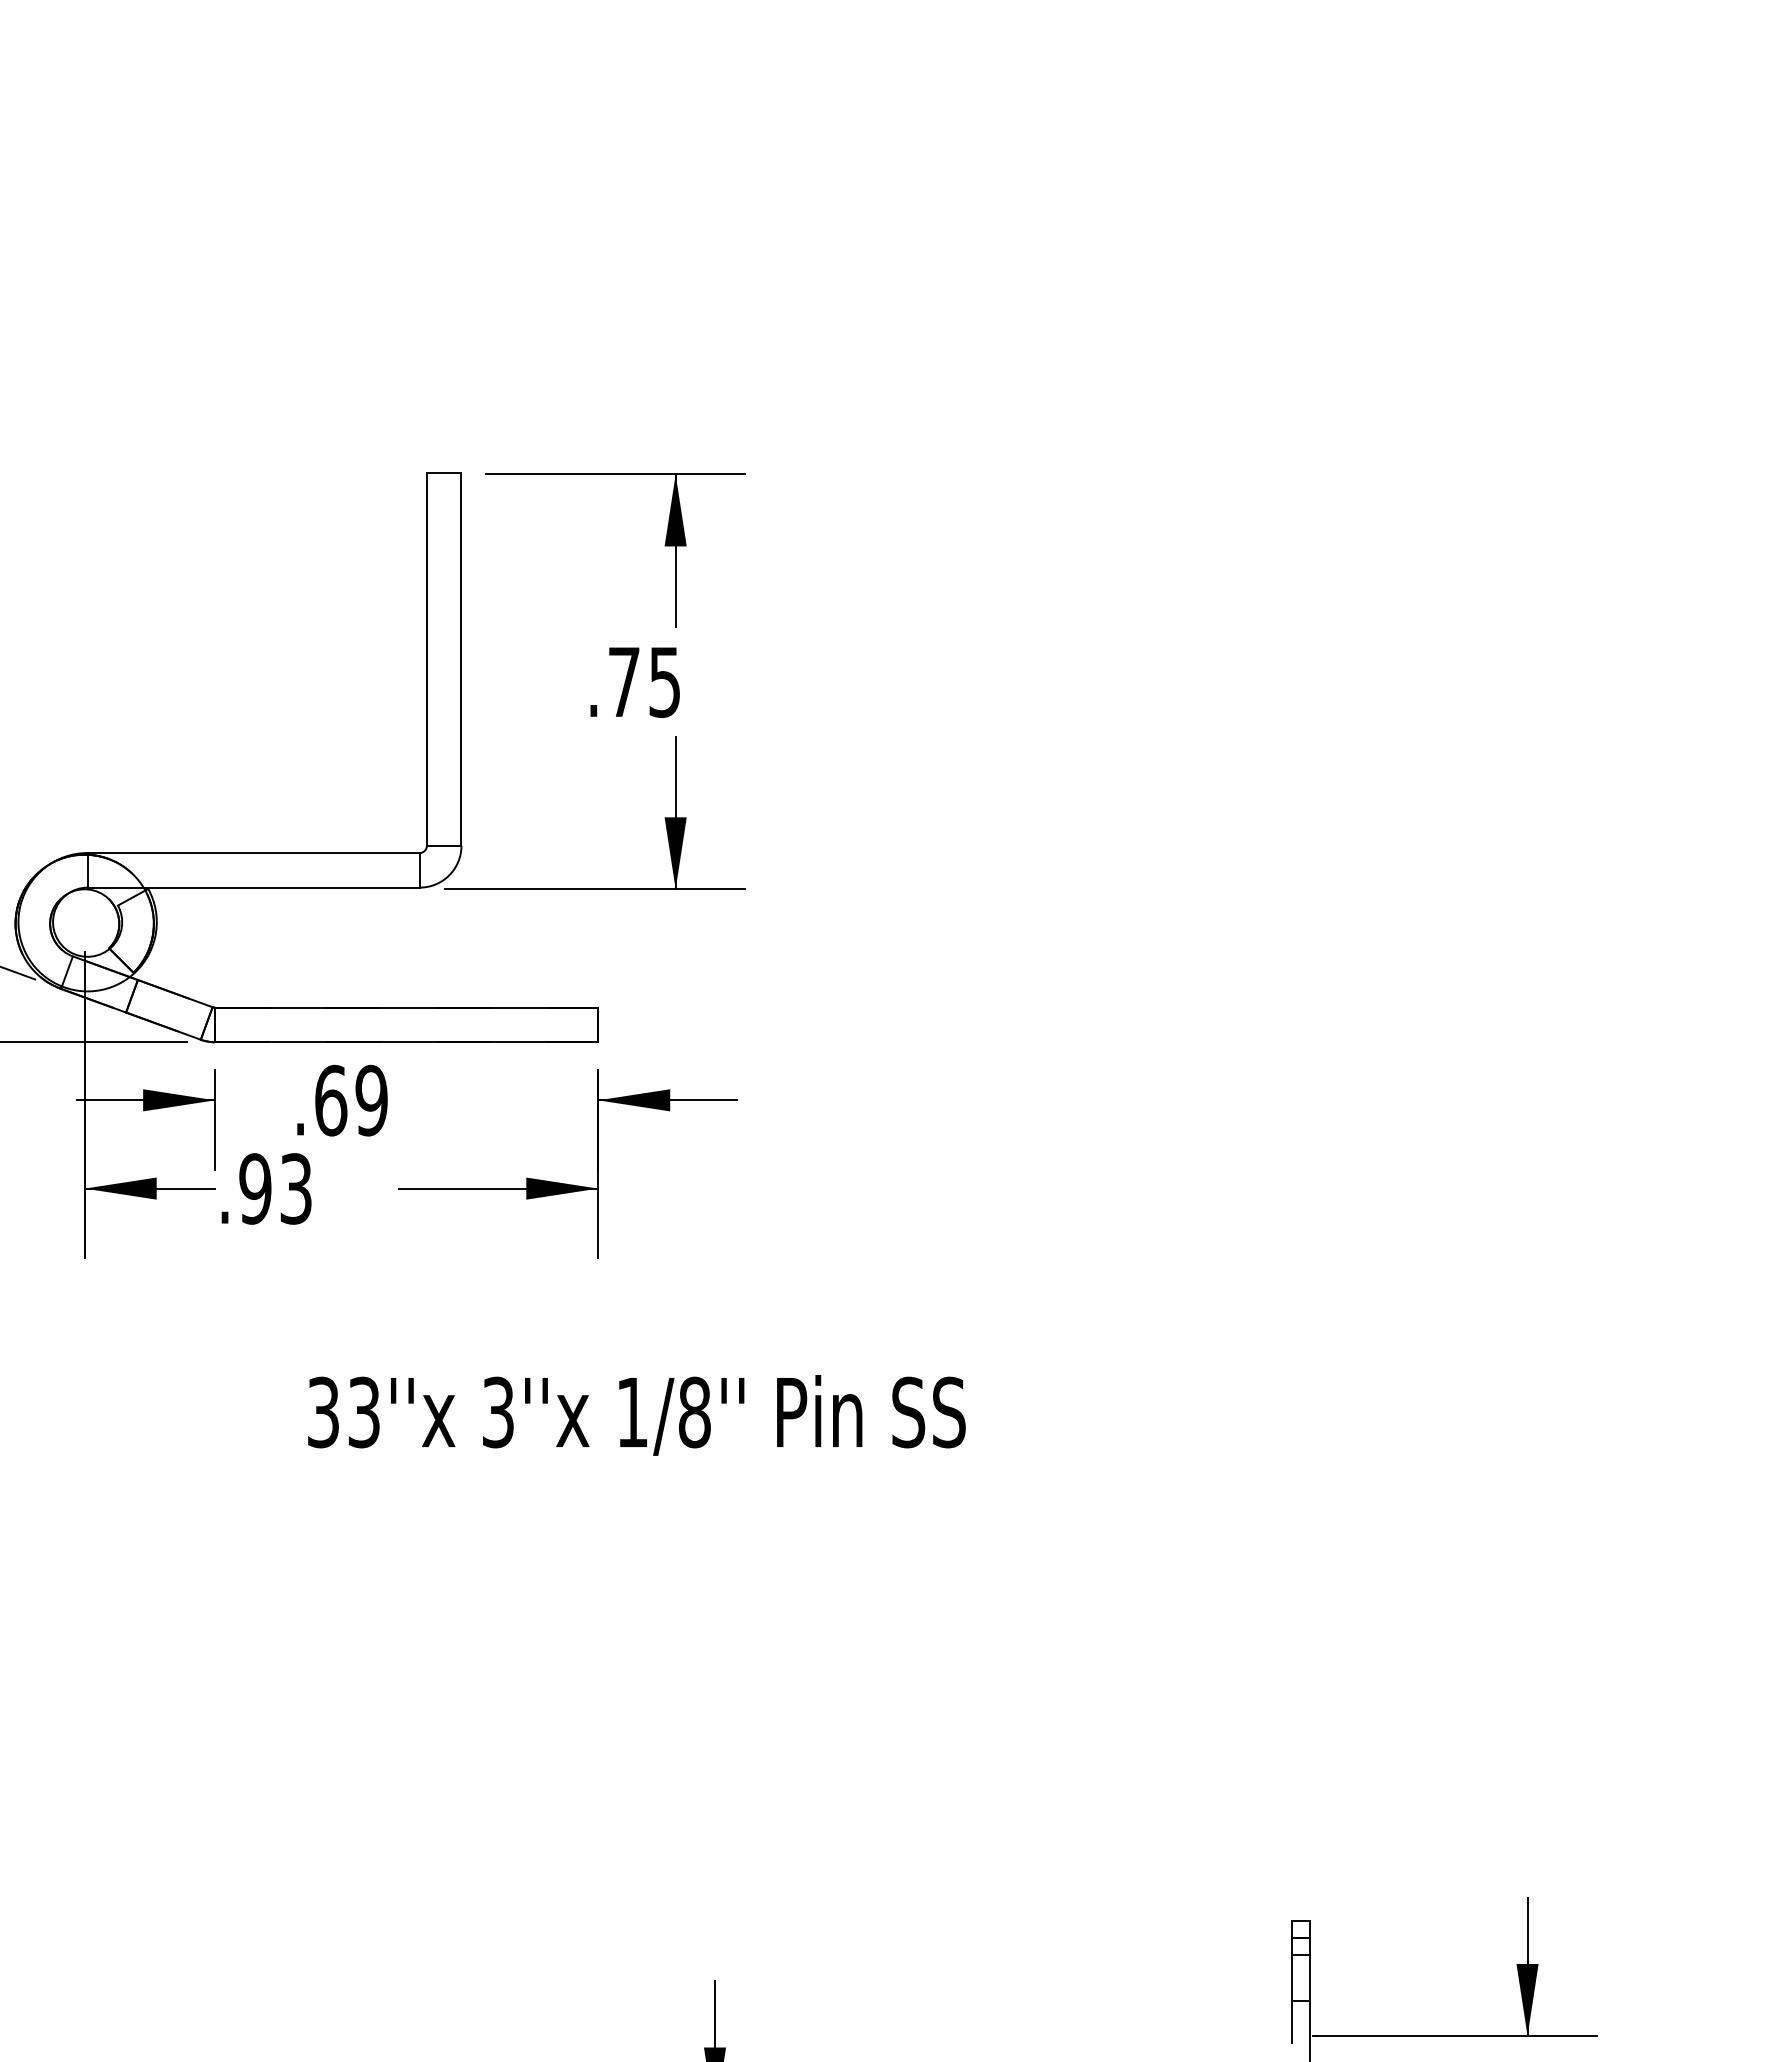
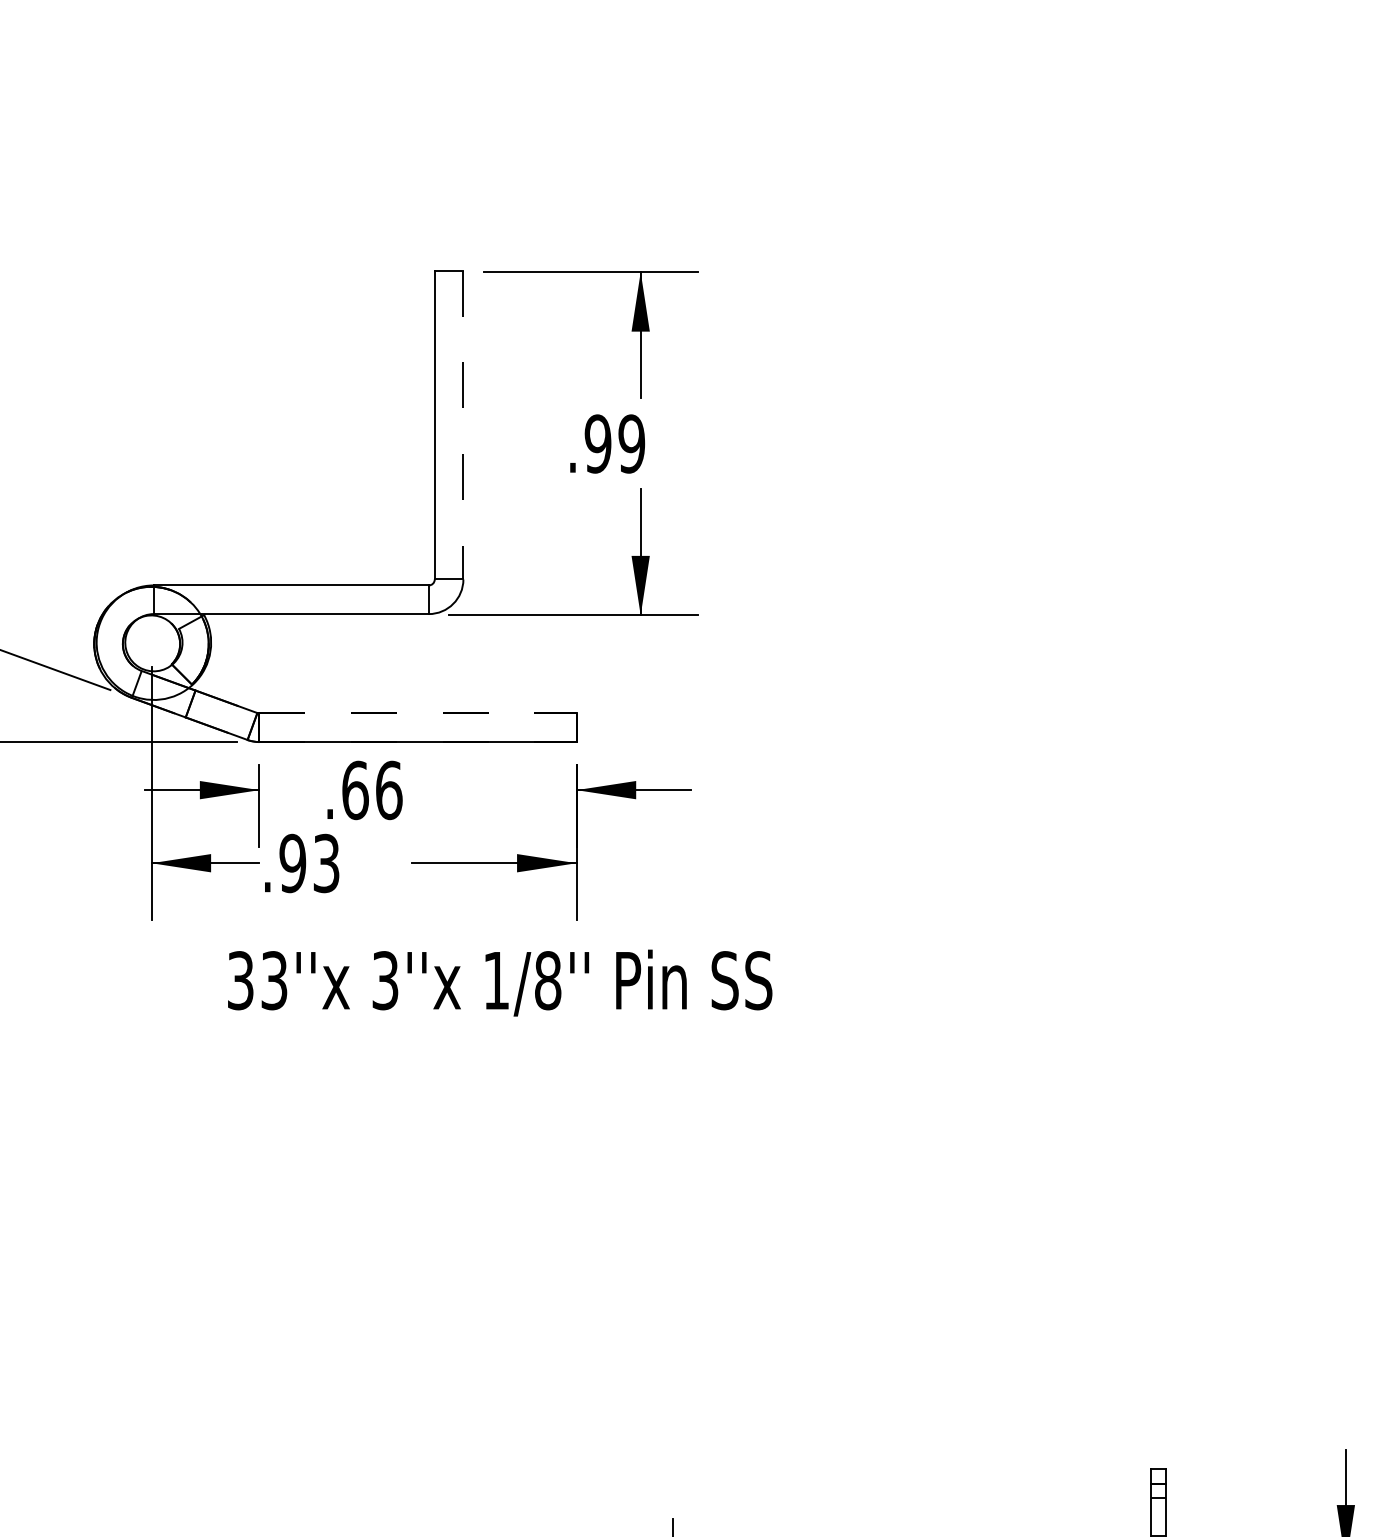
line: (461, 659) -> (463, 425), solid -> dashed
text: (644, 682) -> (614, 444), .75 -> .99
line: (406, 1007) -> (417, 713), solid -> dashed
text: (371, 1100) -> (388, 790), .69 -> .66
text: (636, 1415) -> (499, 983), moved

